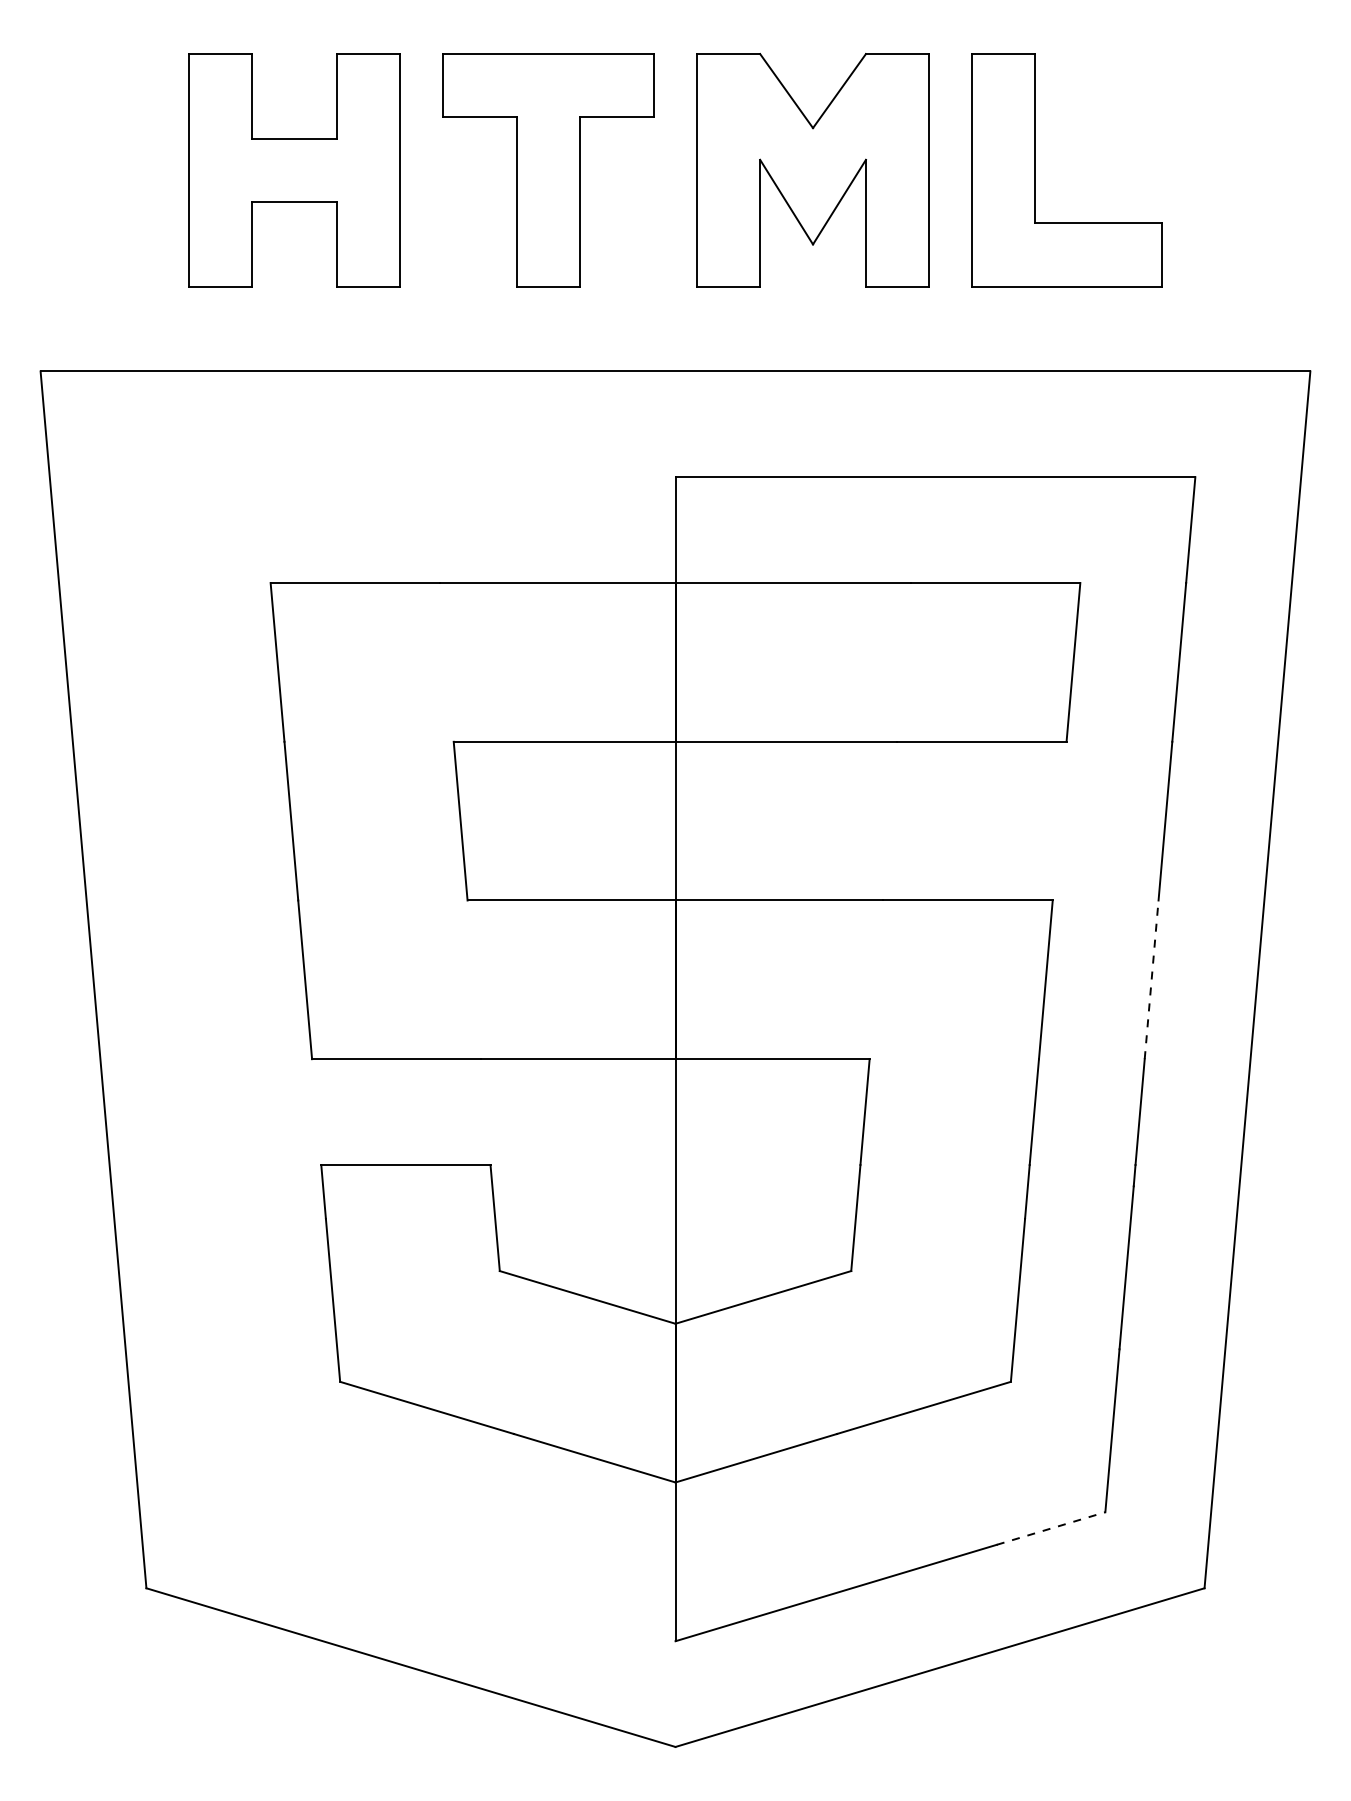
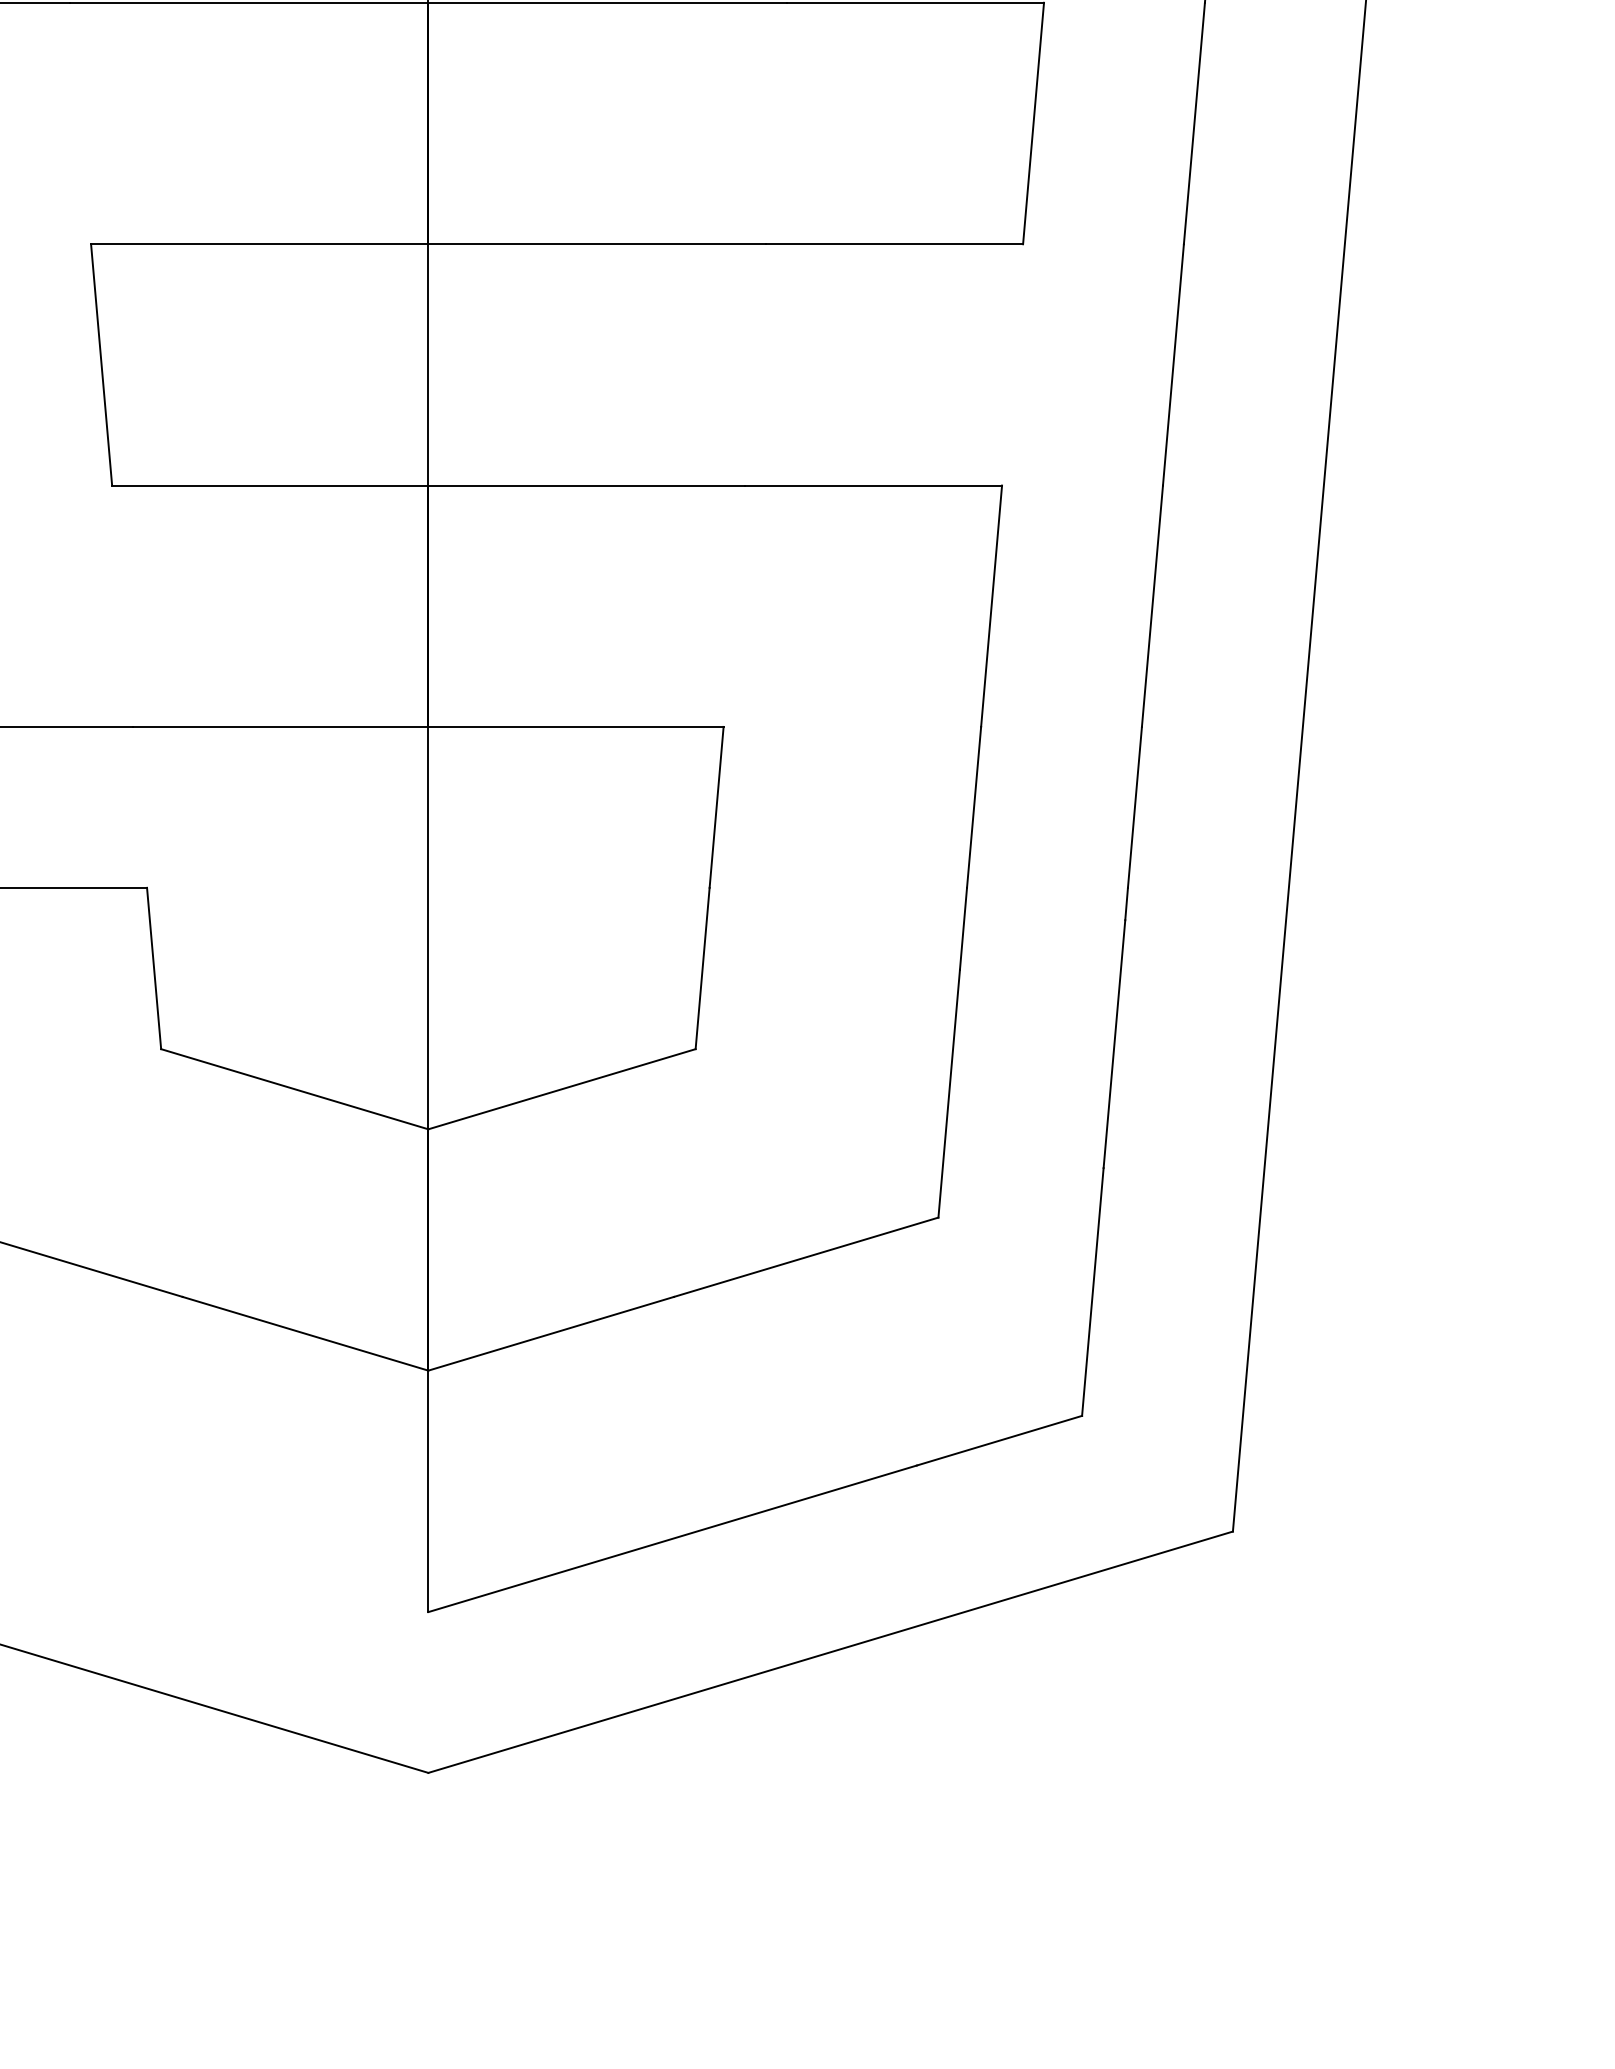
line: (1151, 979) -> (1152, 605), dashed -> solid
line: (1051, 1528) -> (1000, 1440), dashed -> solid

